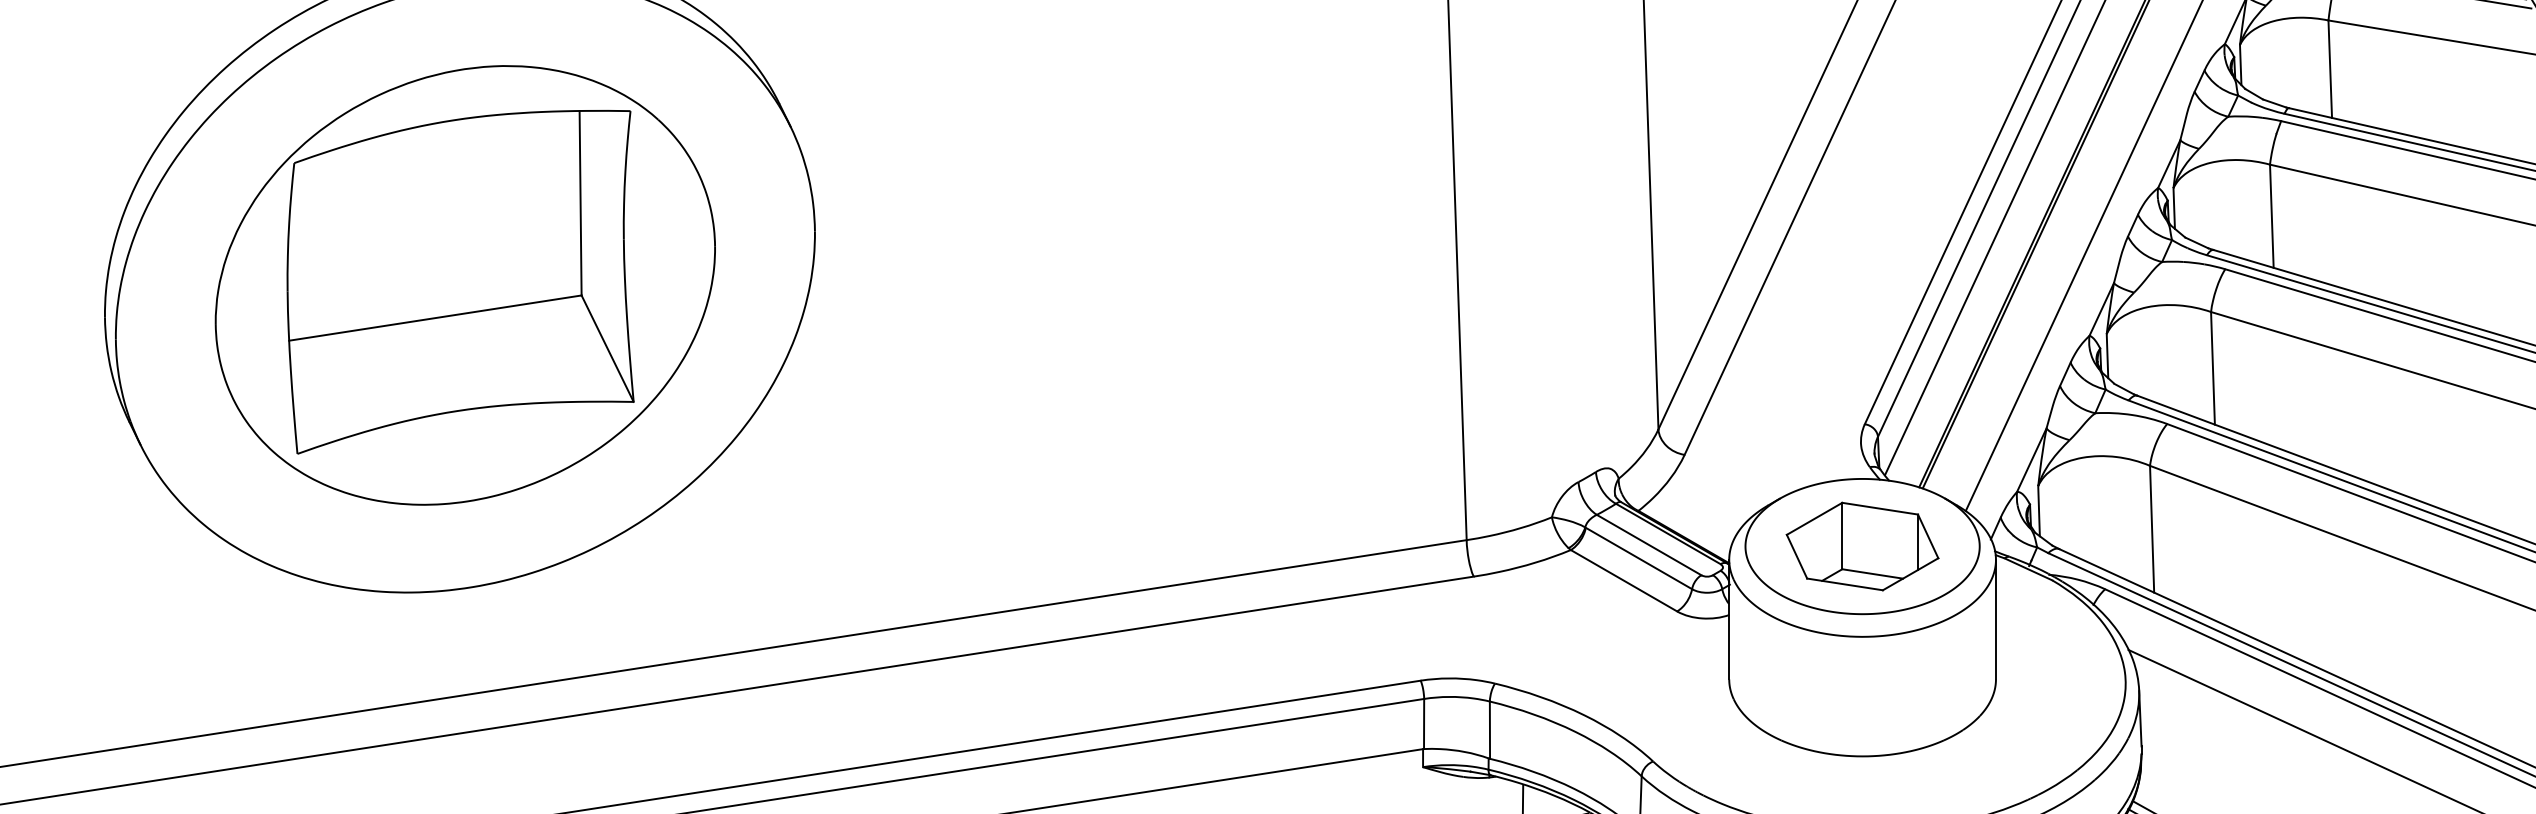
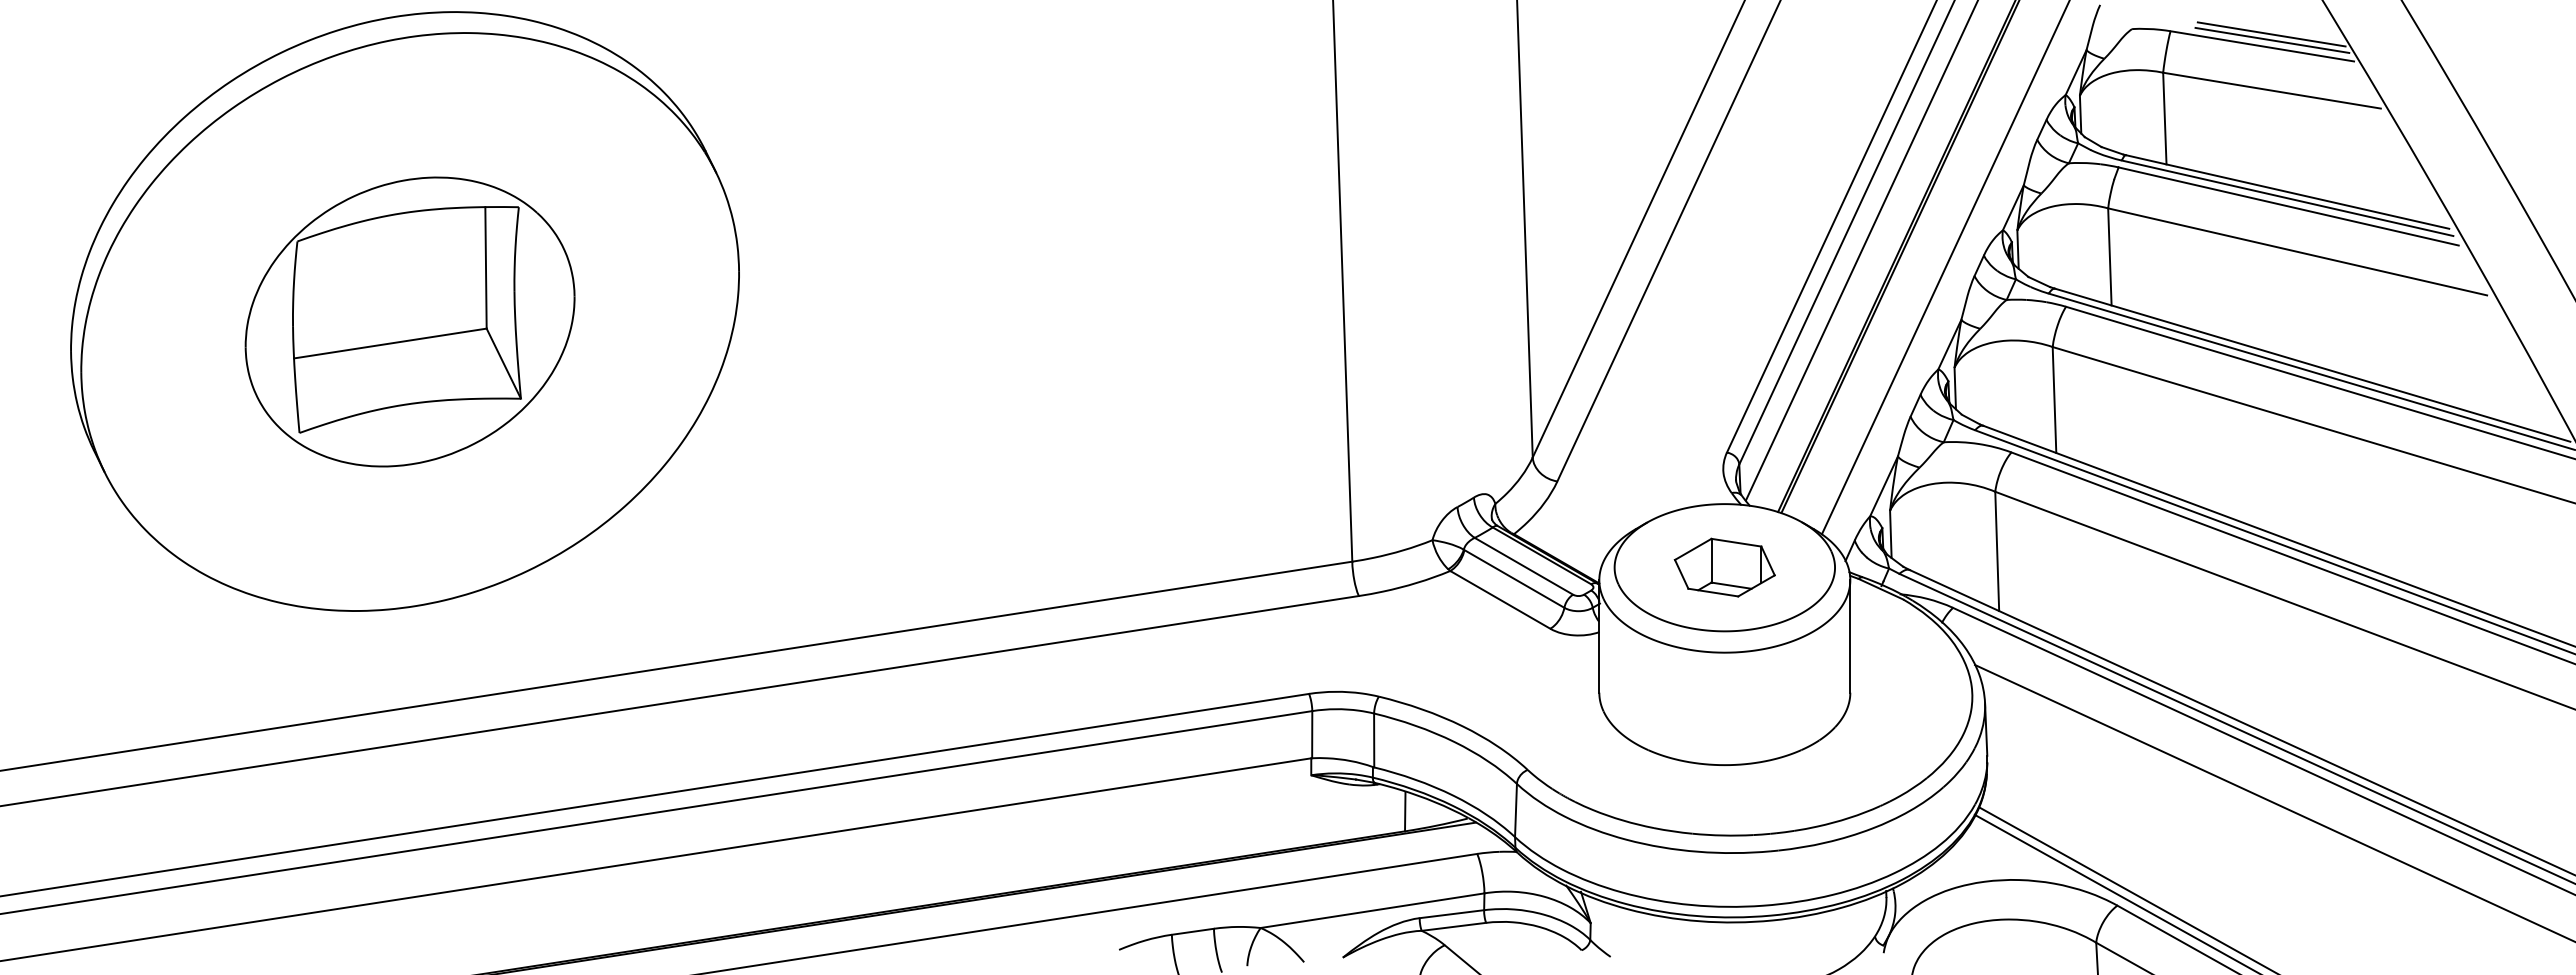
part: (464, 284) -> (409, 321), size x0.7
part: (1862, 546) -> (1724, 567), size x0.7

